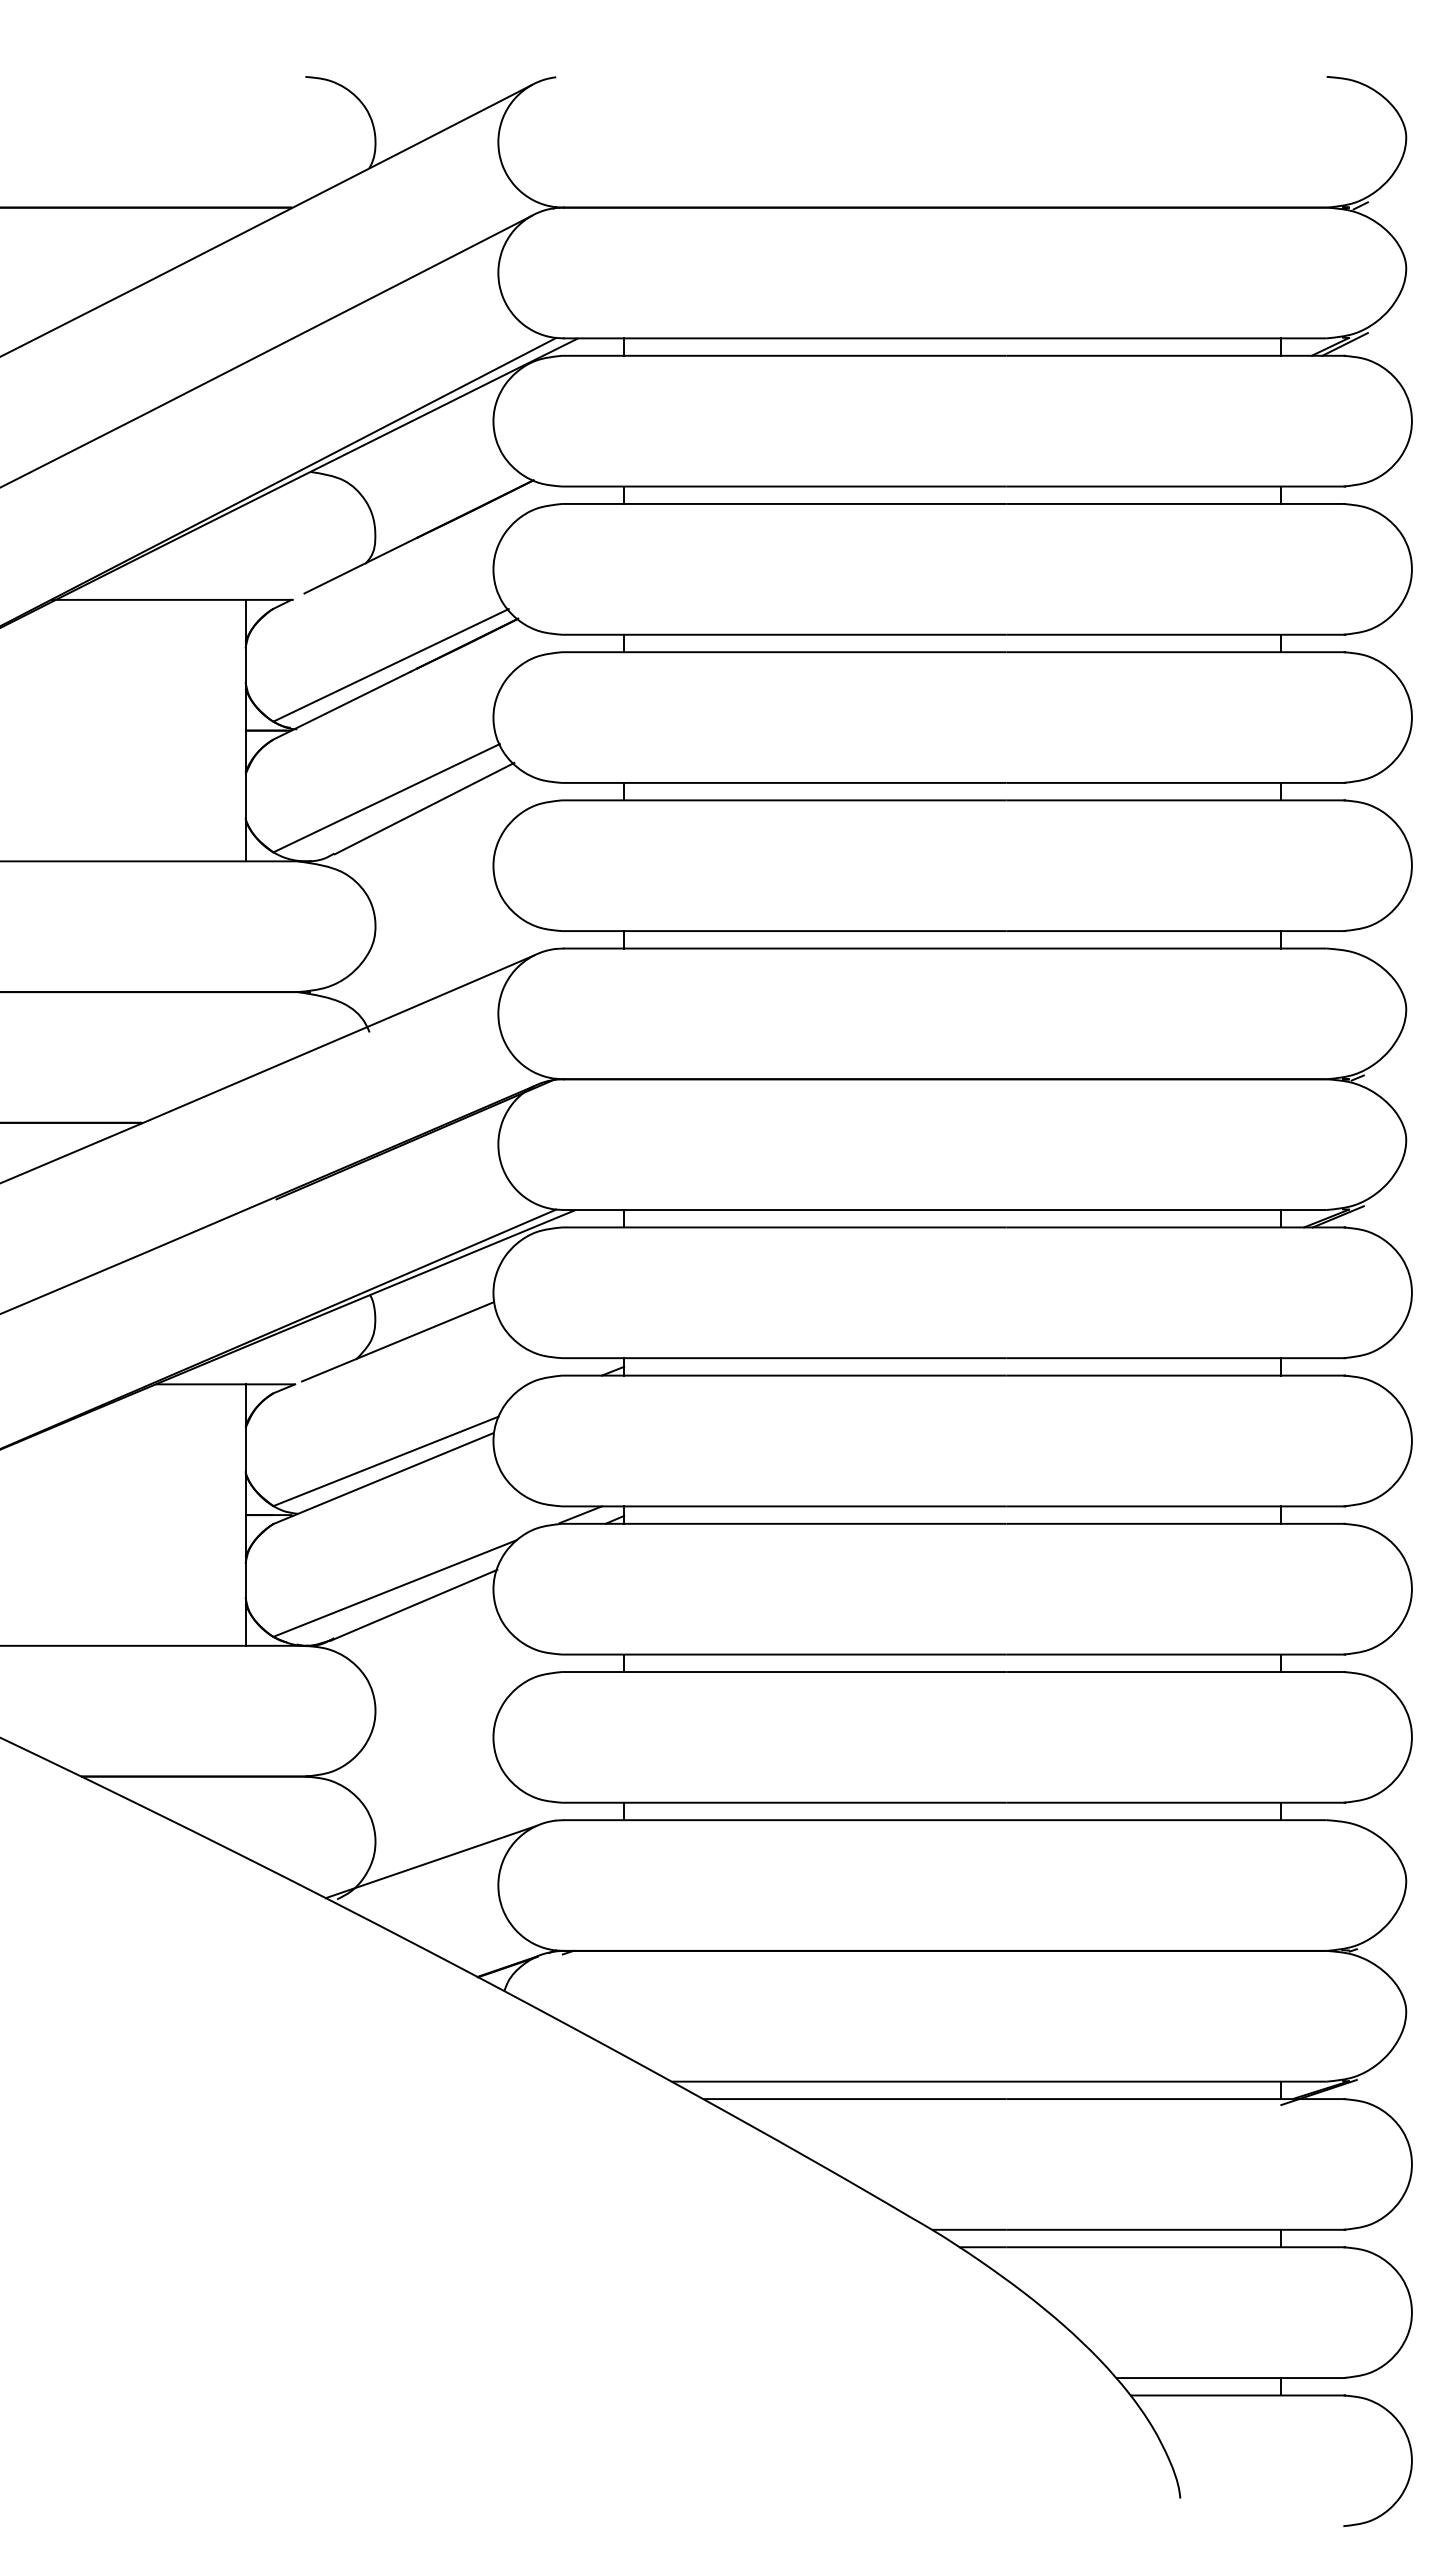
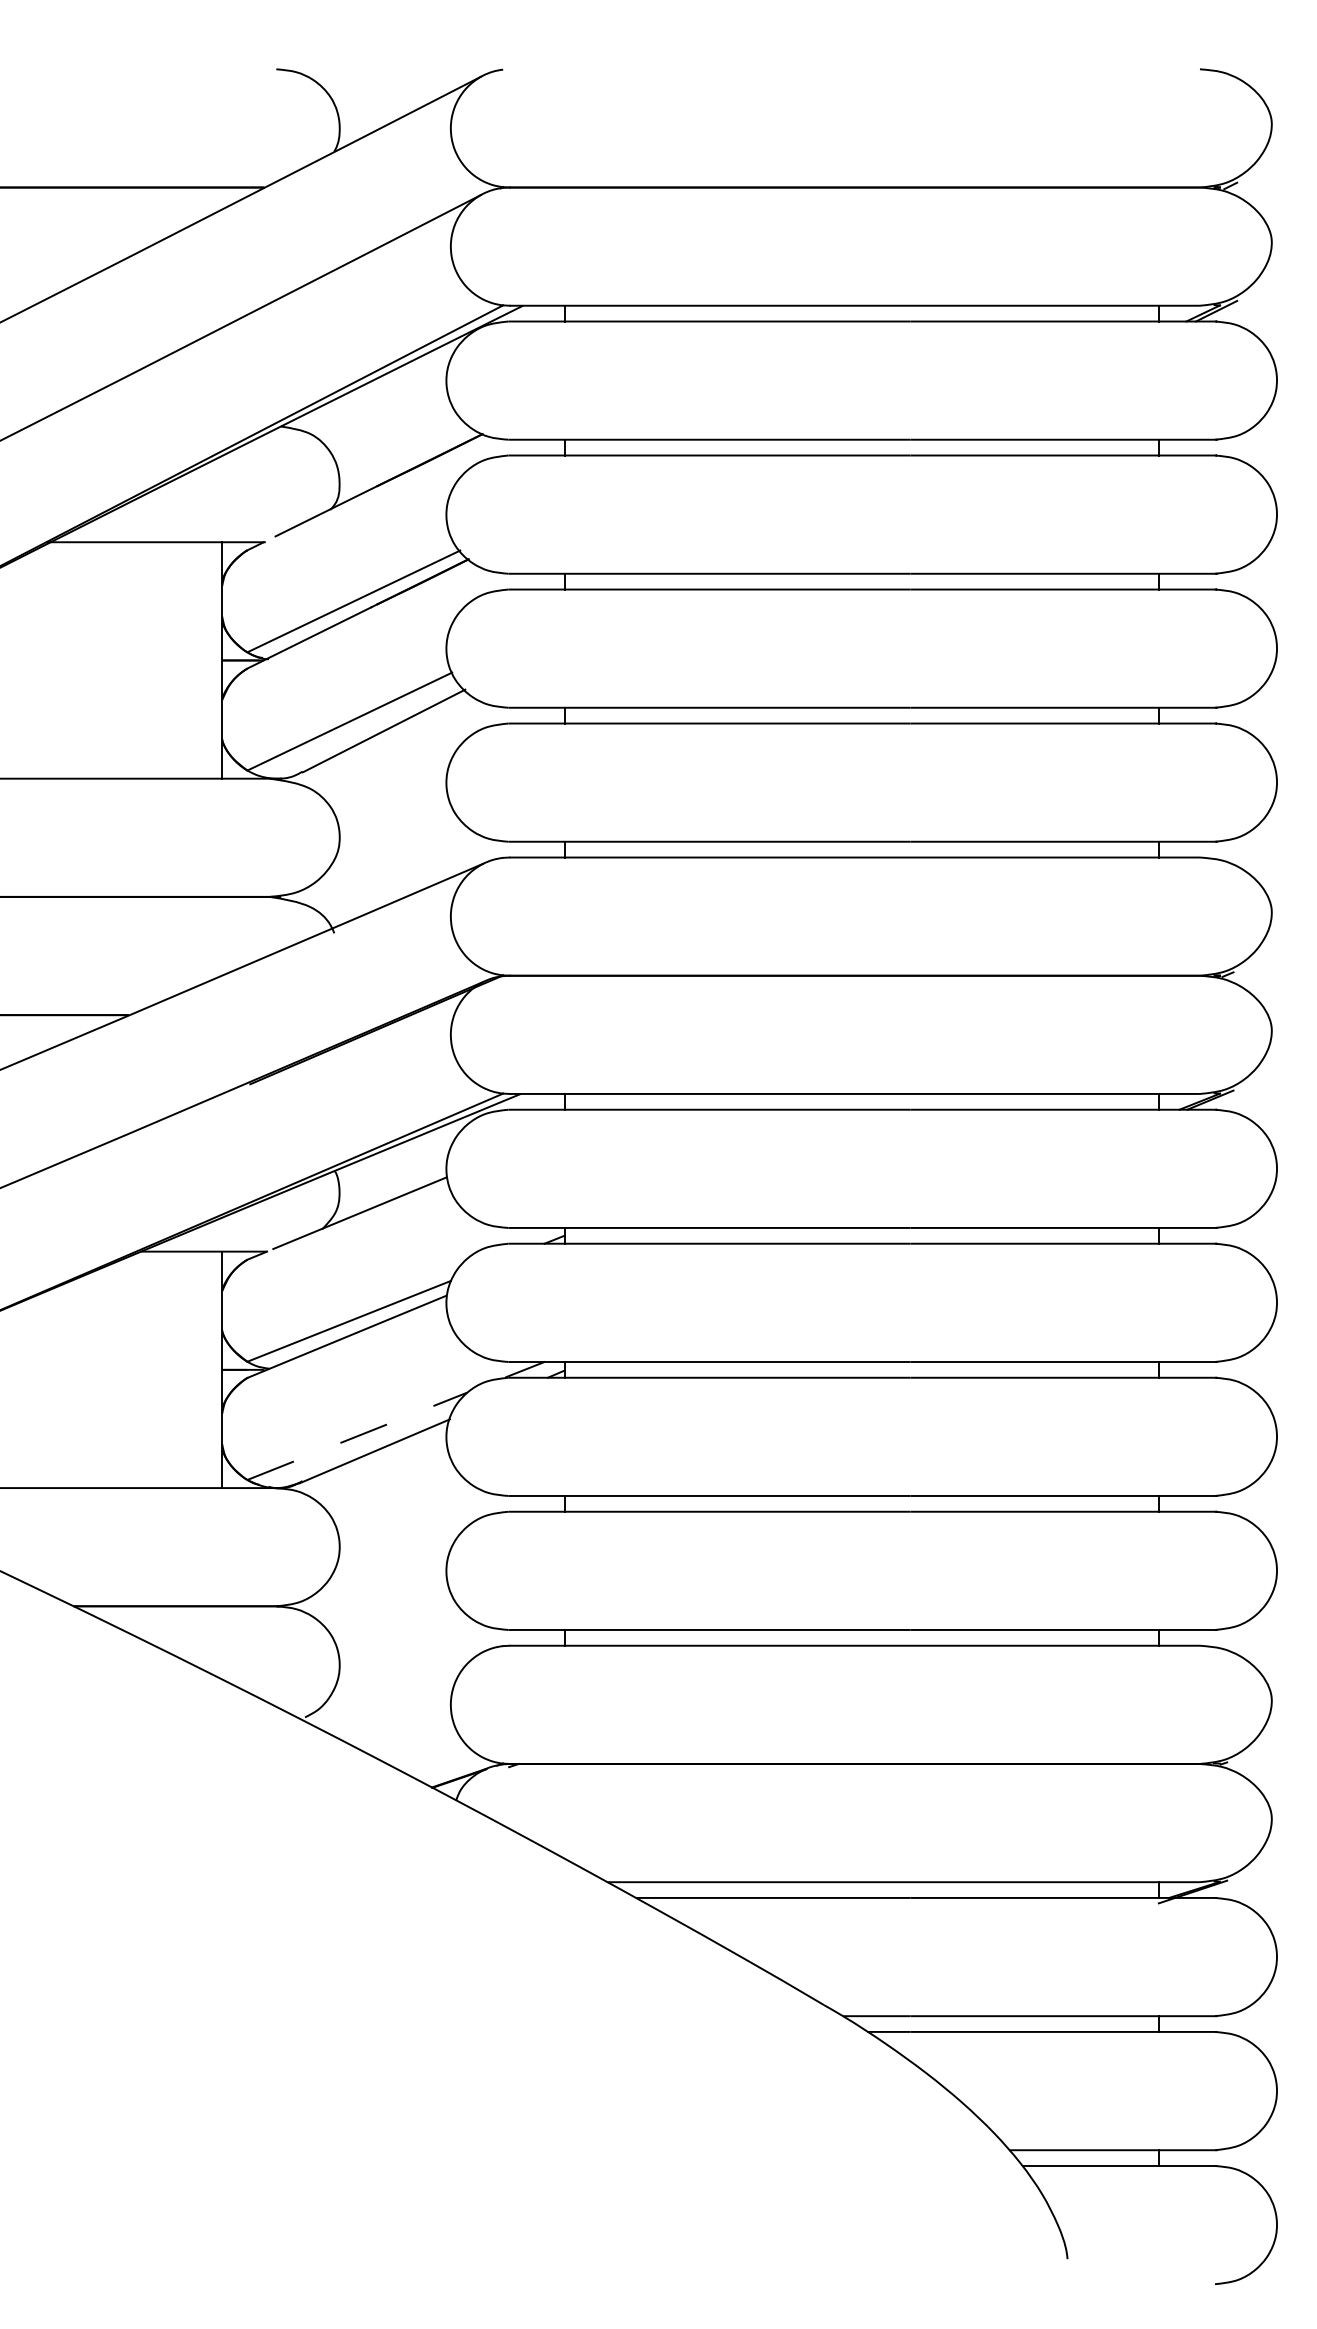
line: (395, 1588) -> (357, 1436), solid -> dashed
line: (430, 1861) -> (389, 1683), removed

